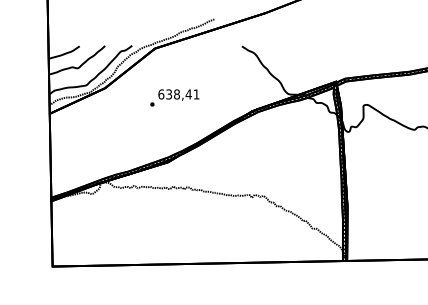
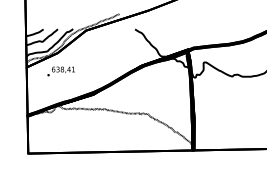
text: (173, 97) -> (60, 71), moved

